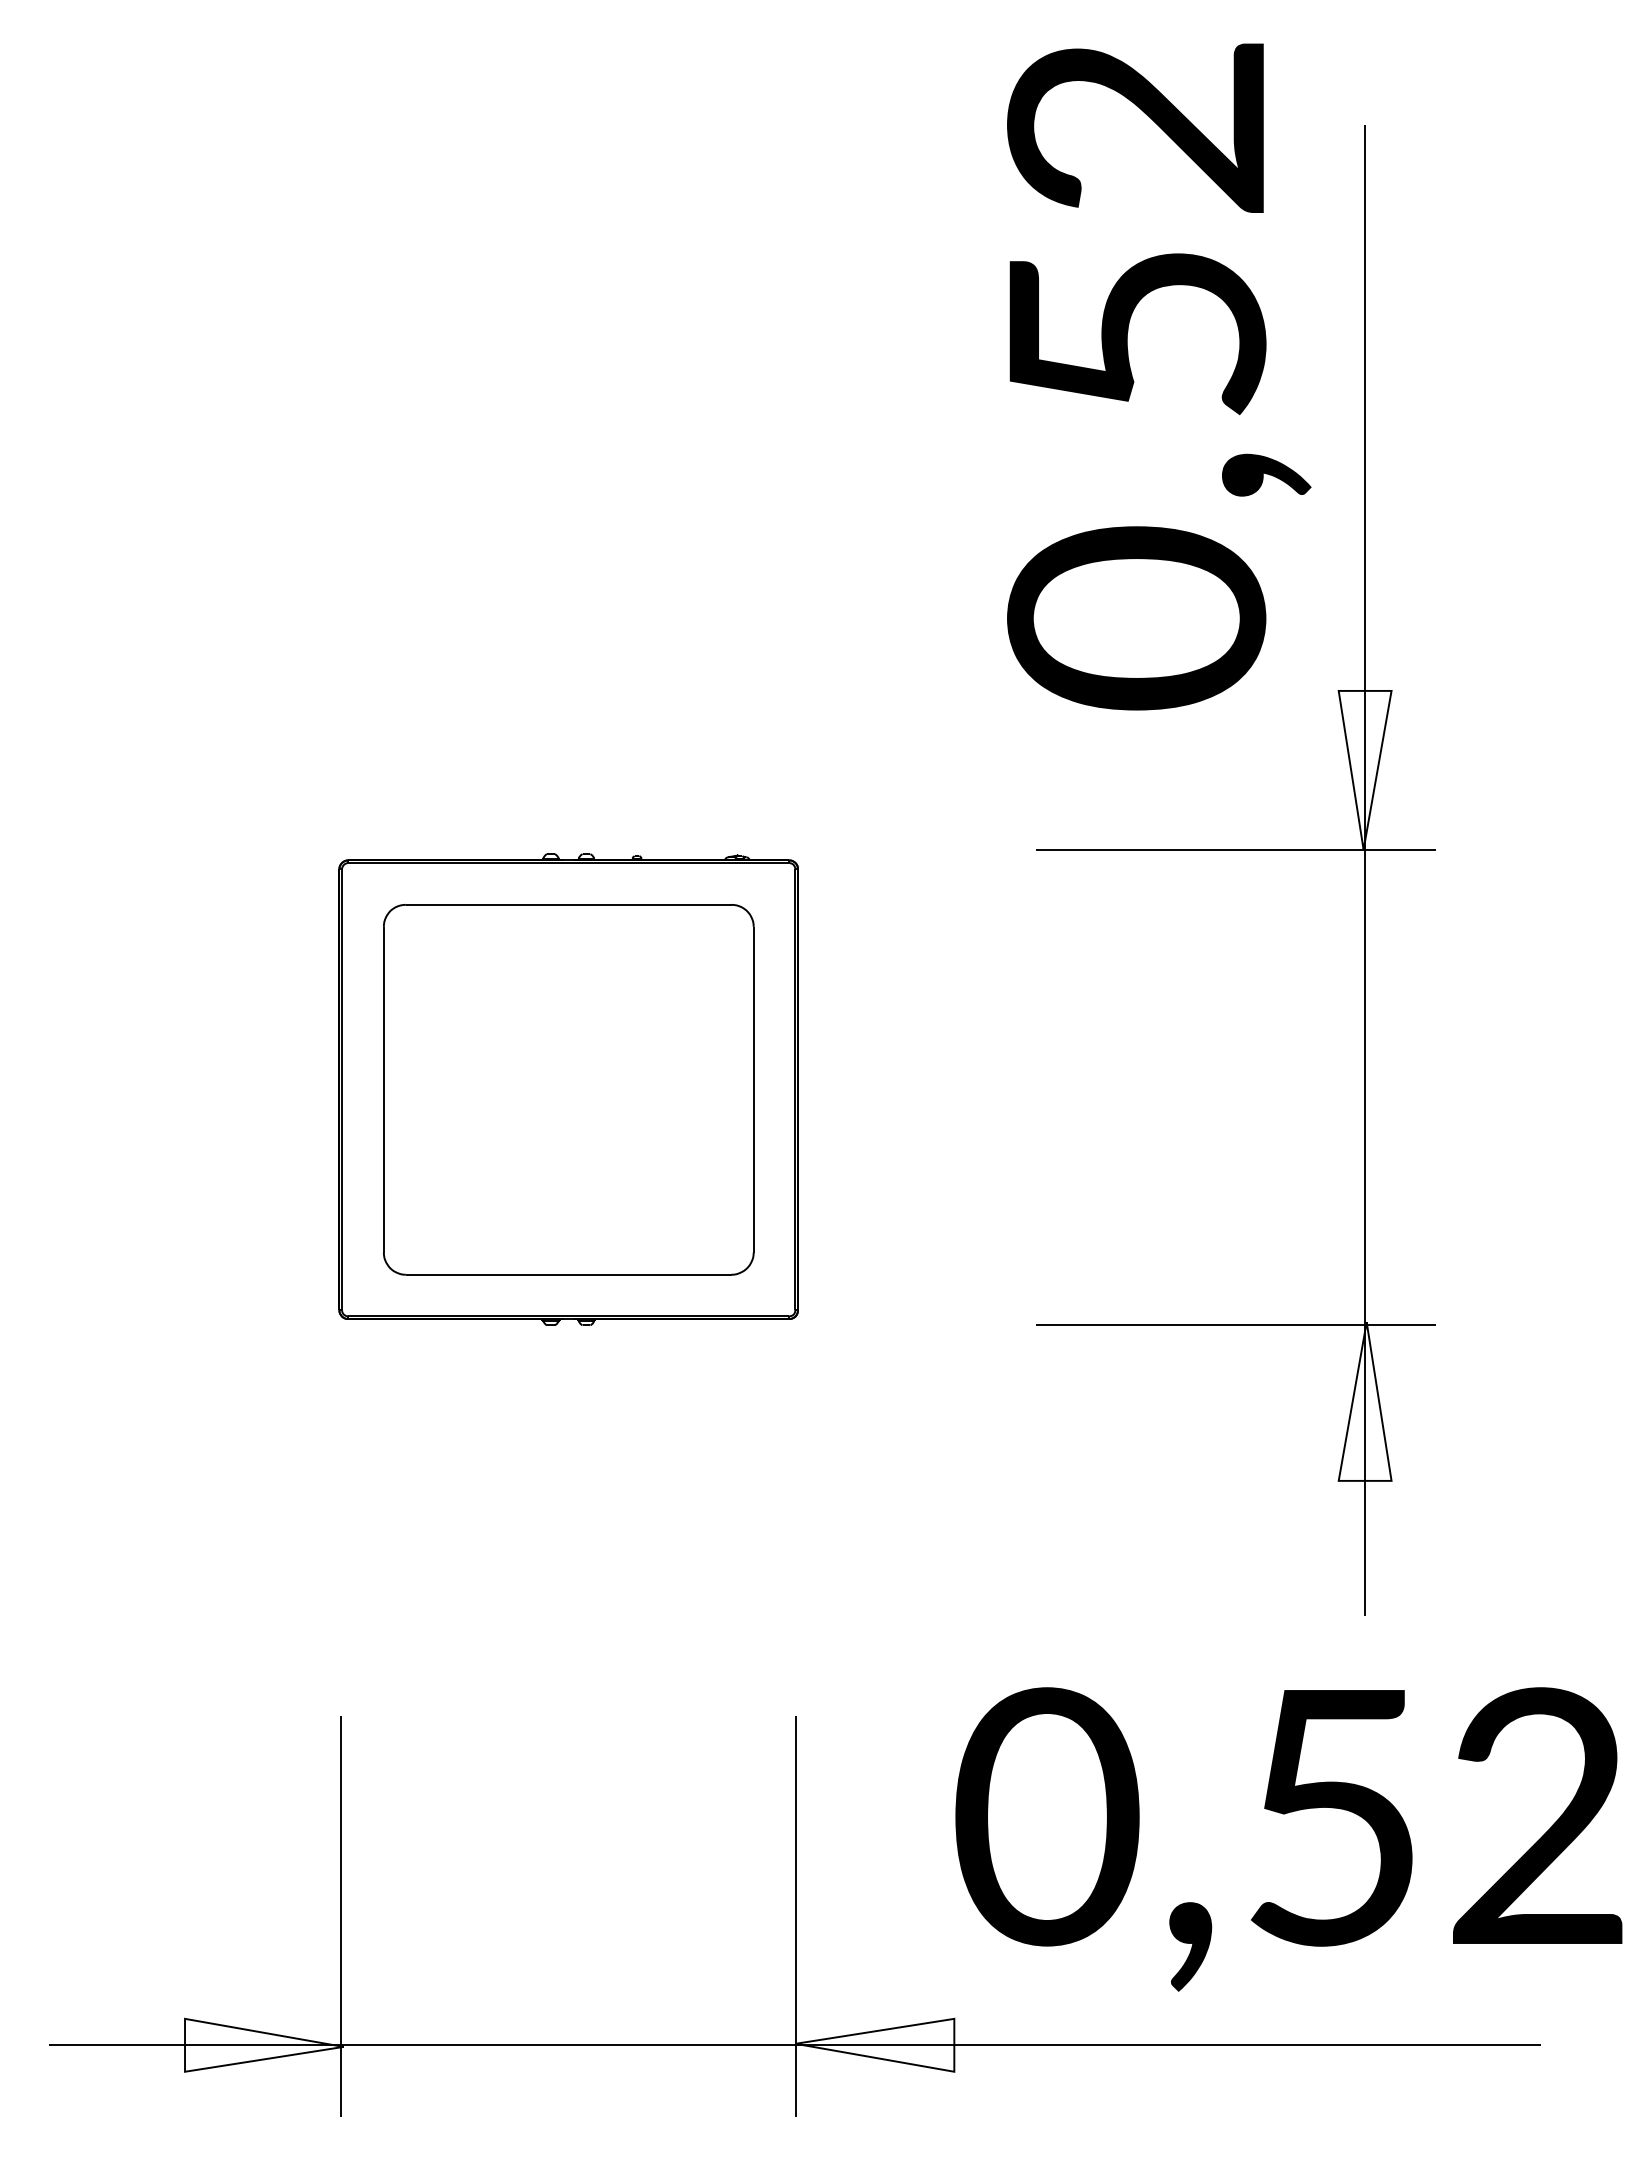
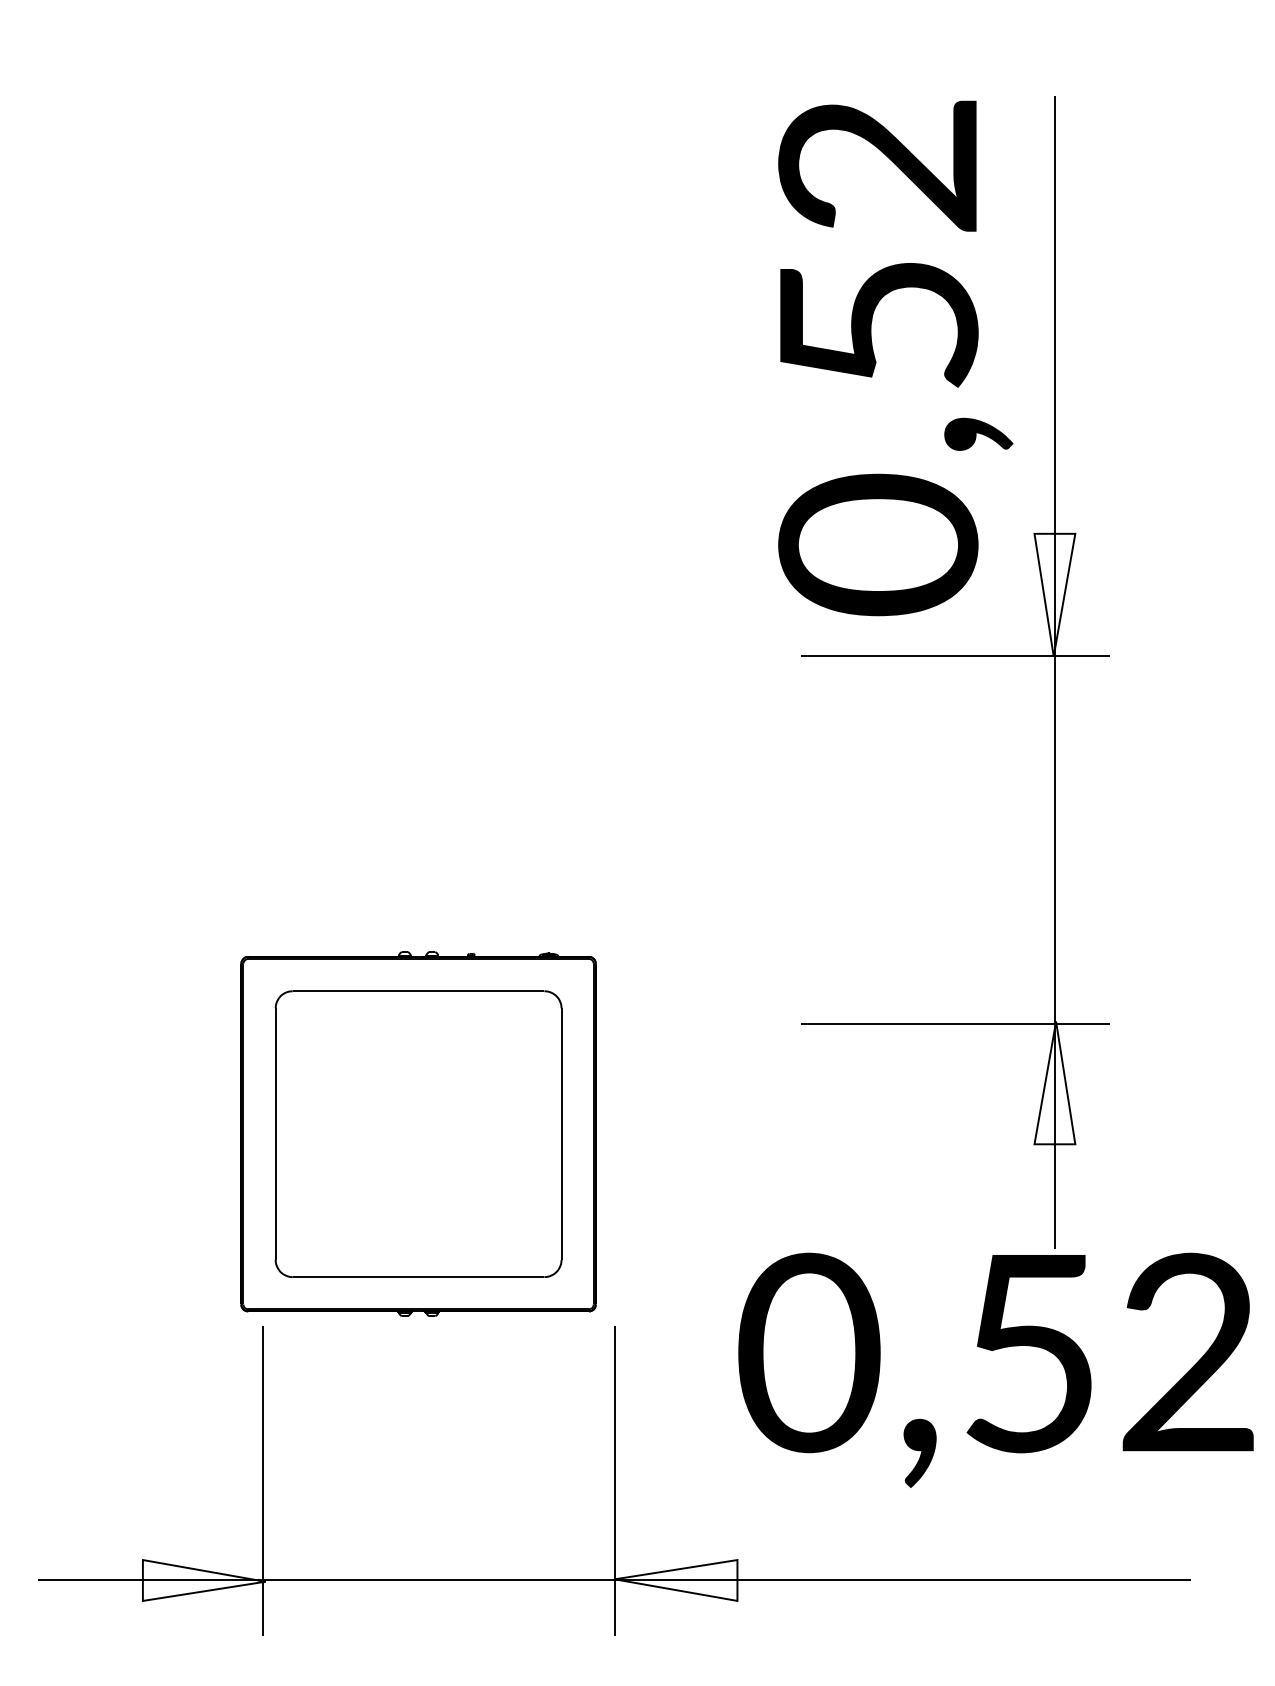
text: (1159, 376) -> (896, 358), moved
part: (568, 1089) -> (418, 1133), moved
text: (1288, 1839) -> (995, 1370), moved

